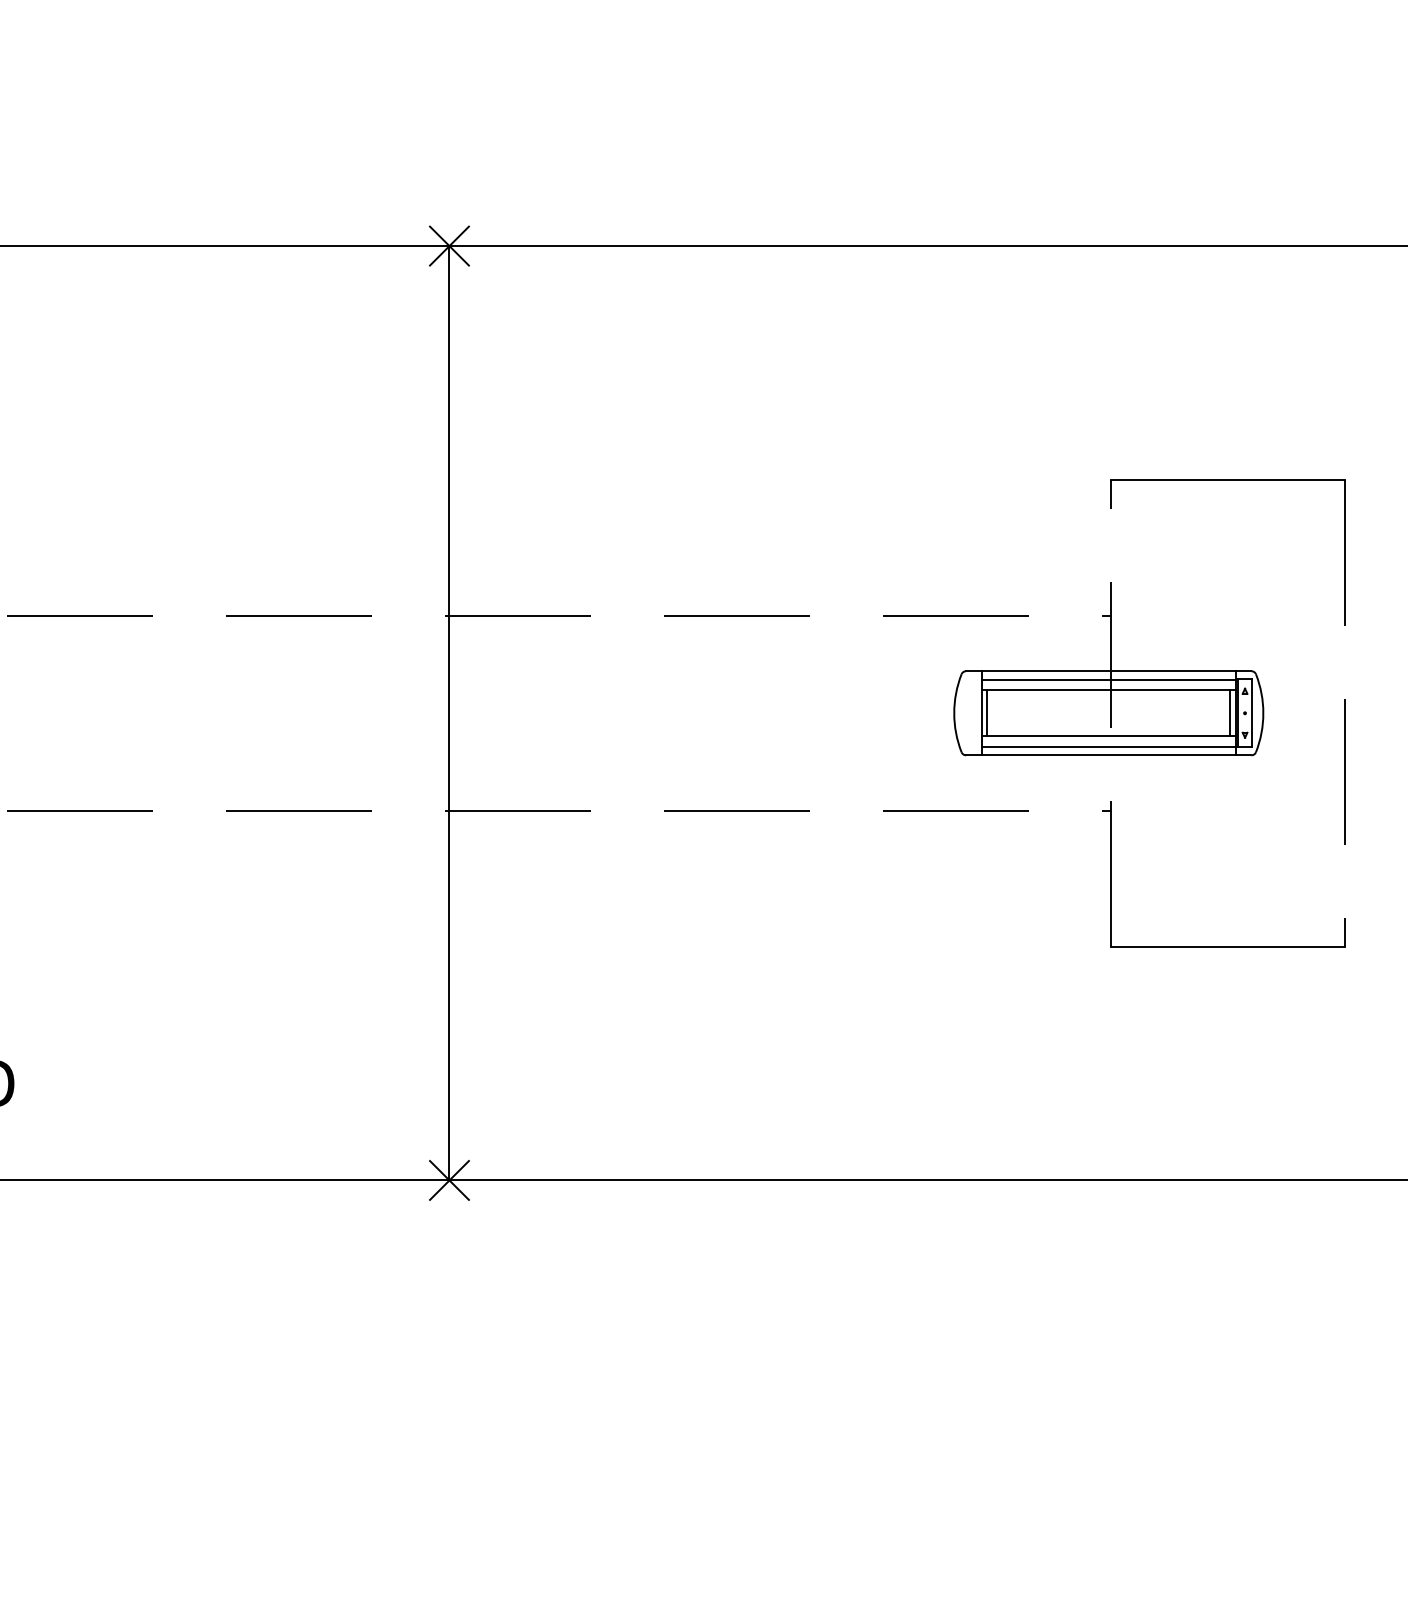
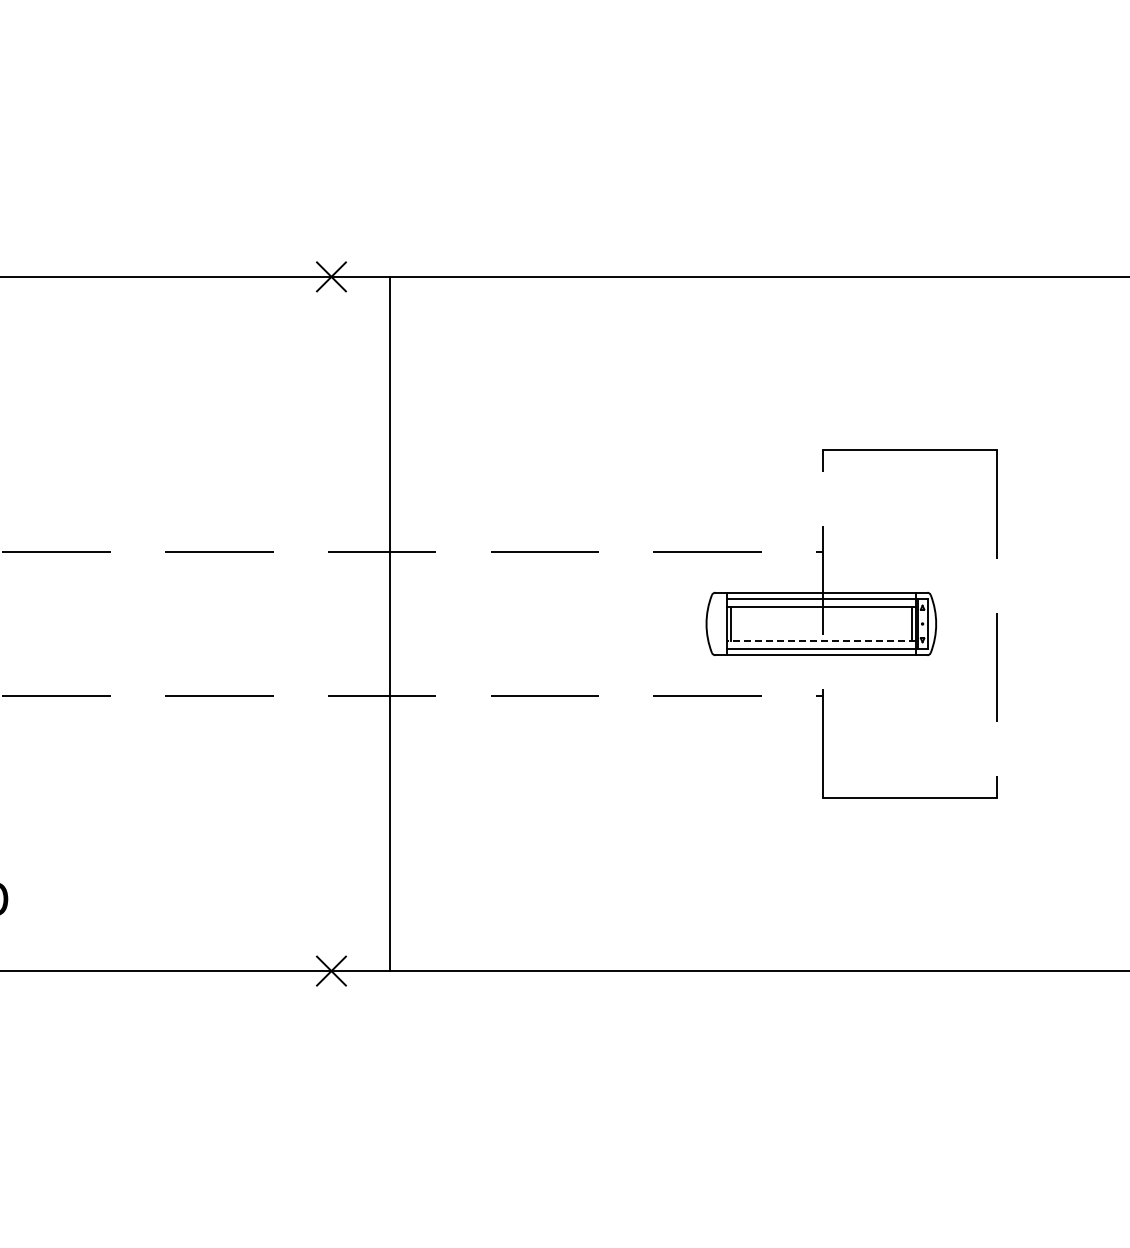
line: (449, 712) -> (389, 623), moved
line: (1107, 736) -> (820, 641), solid -> dashed

